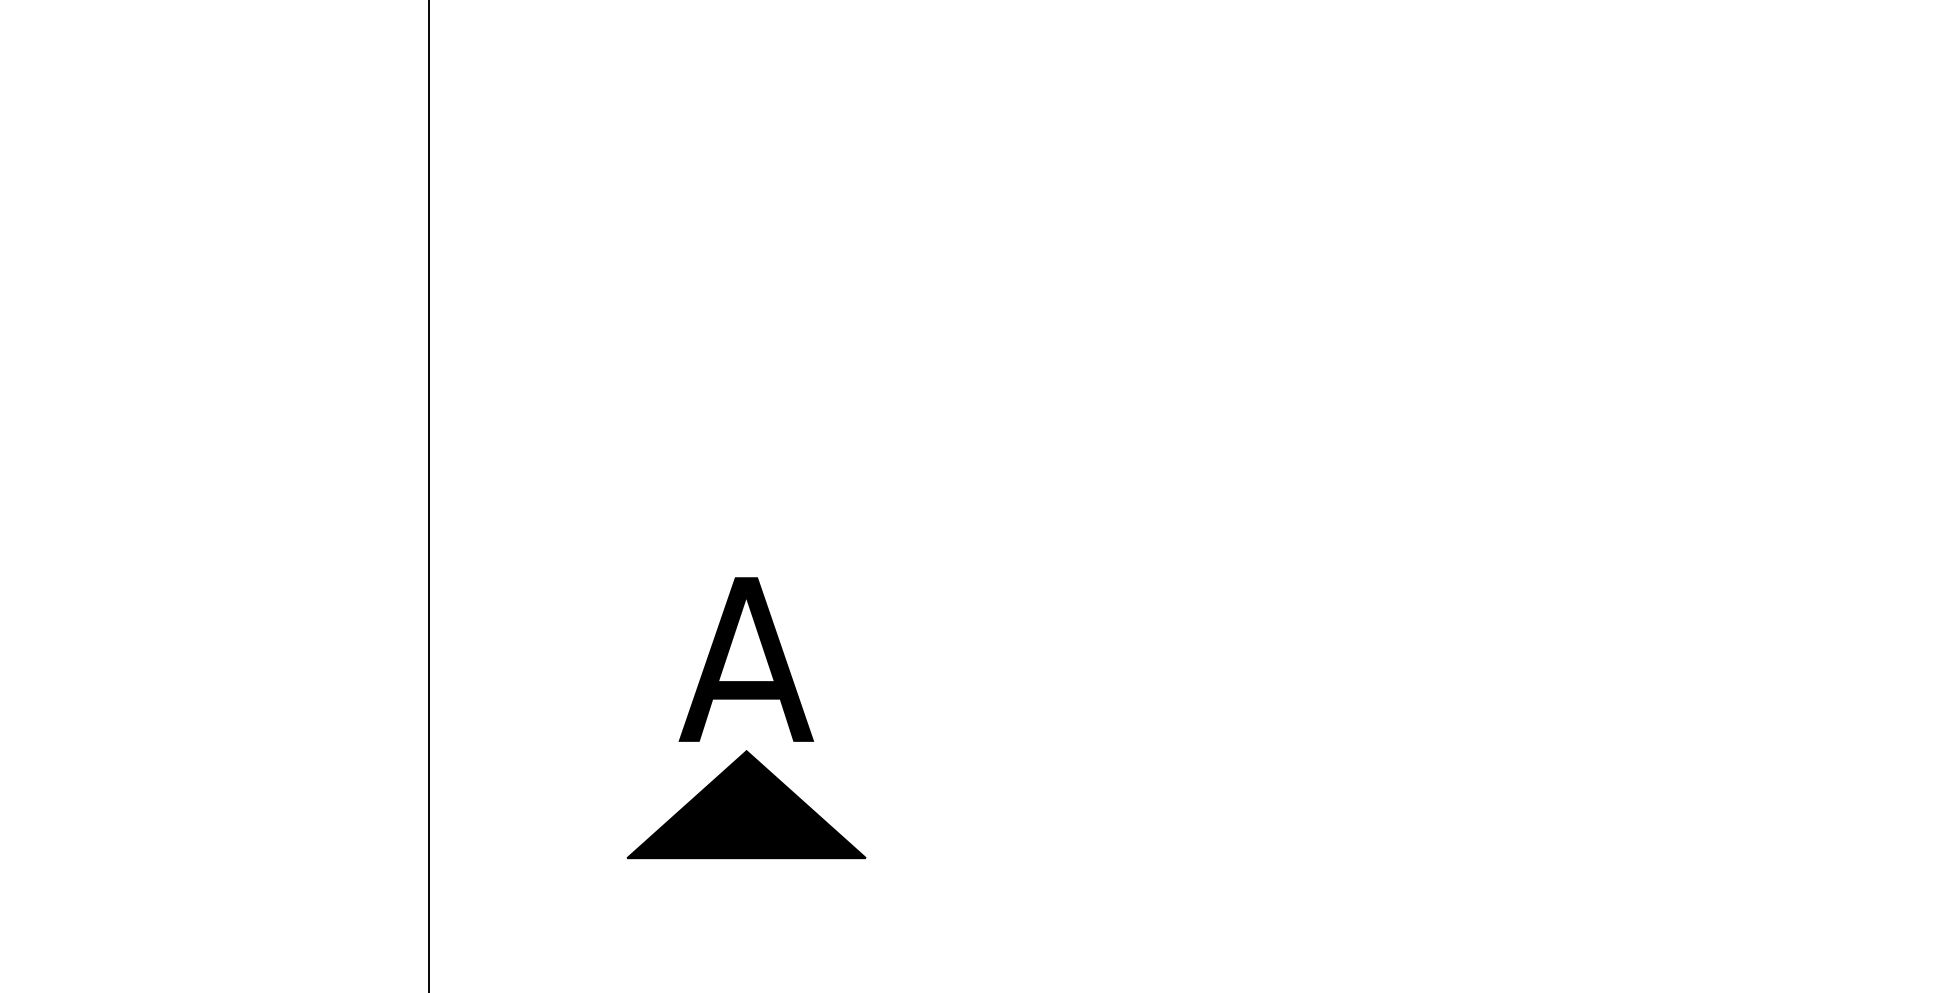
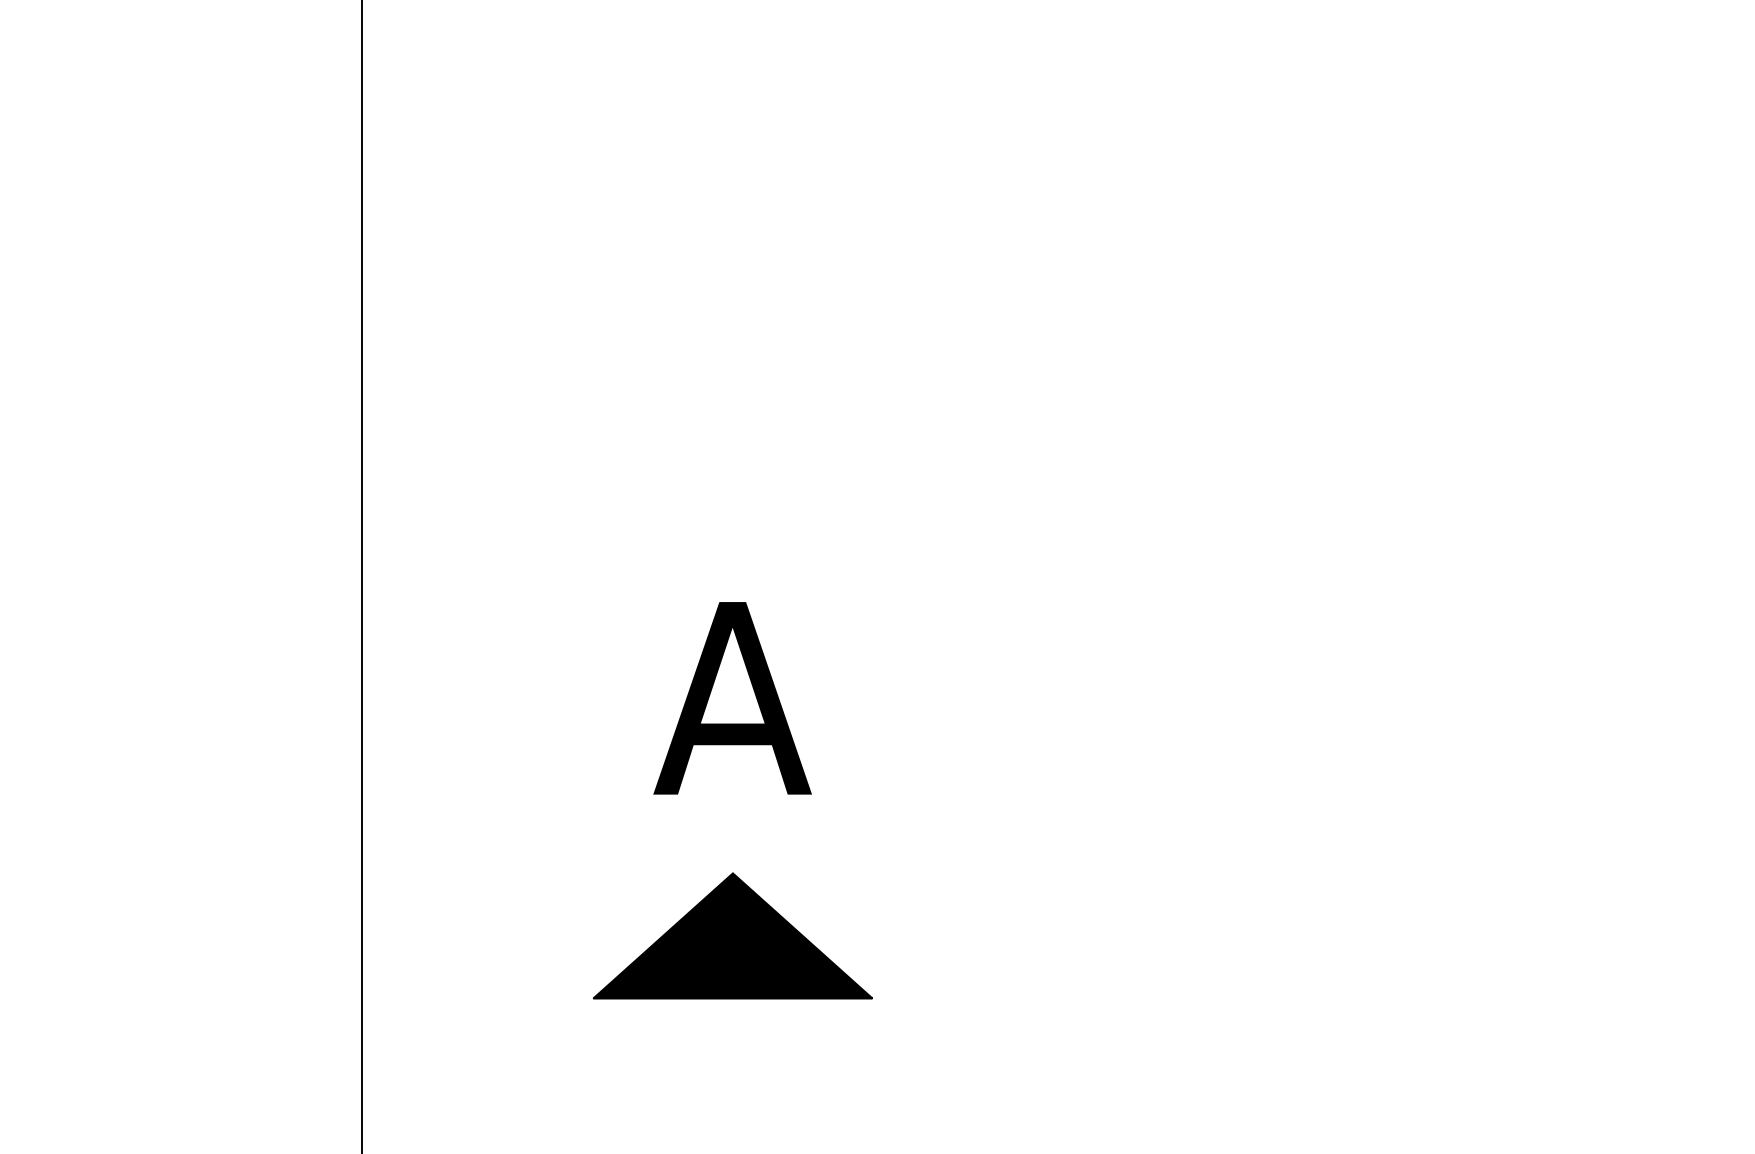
part: (746, 804) -> (732, 935), moved

